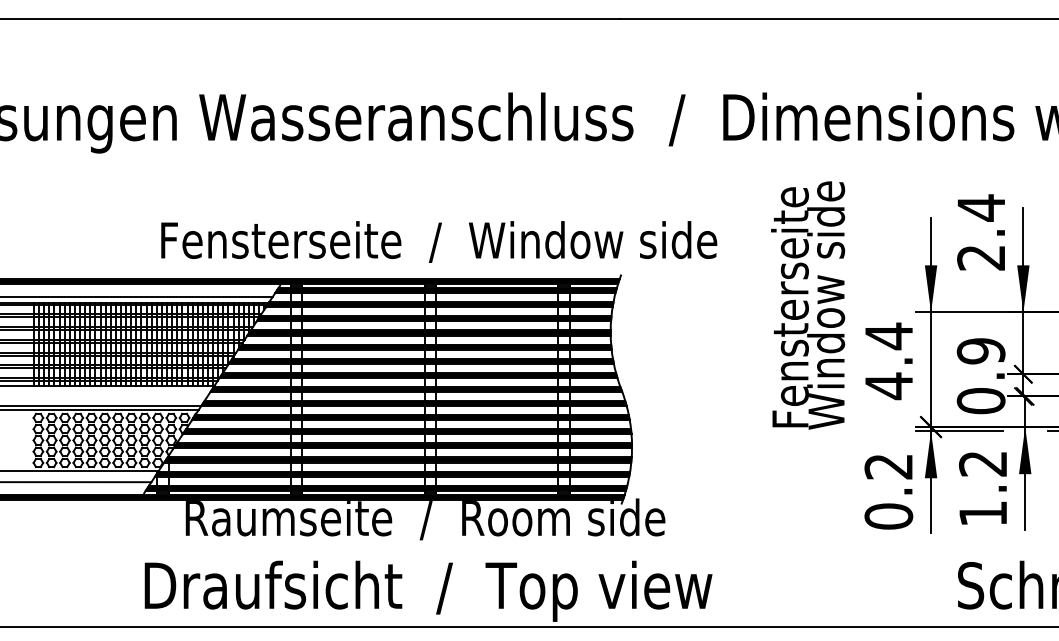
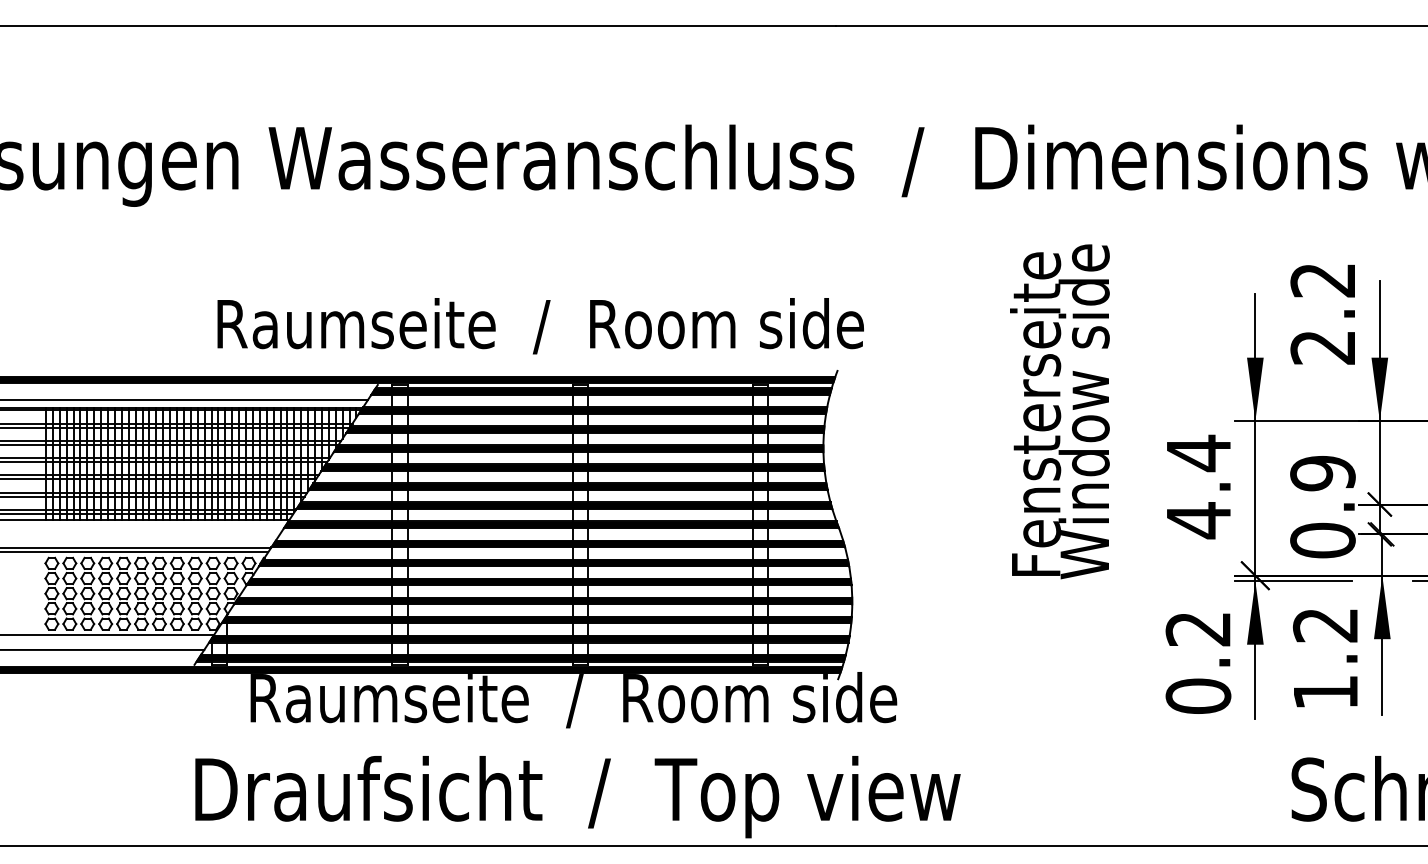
text: (980, 207) -> (1322, 279), 2.4 -> 2.2
text: (441, 241) -> (595, 325), Fensterseite  /  Window side -> Raumseite  /  Room side
text: (808, 305) -> (1060, 411), moved

